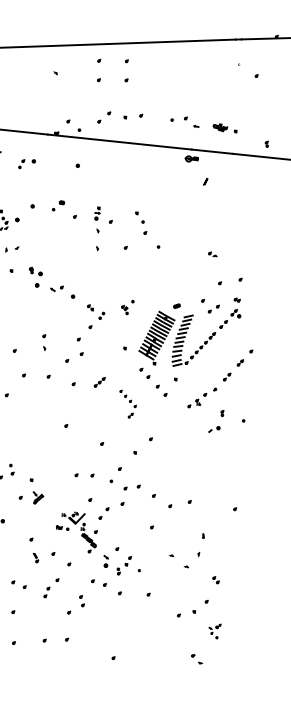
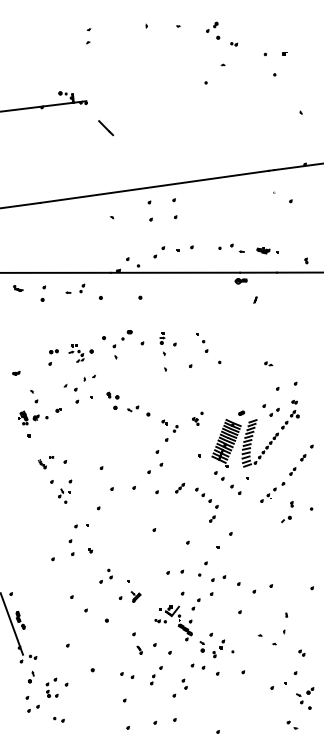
part: (21, 164) -> (82, 288), moved
part: (43, 341) -> (114, 351), moved
part: (127, 403) -> (206, 504), size x1.43
part: (214, 631) -> (305, 698), size x1.67

